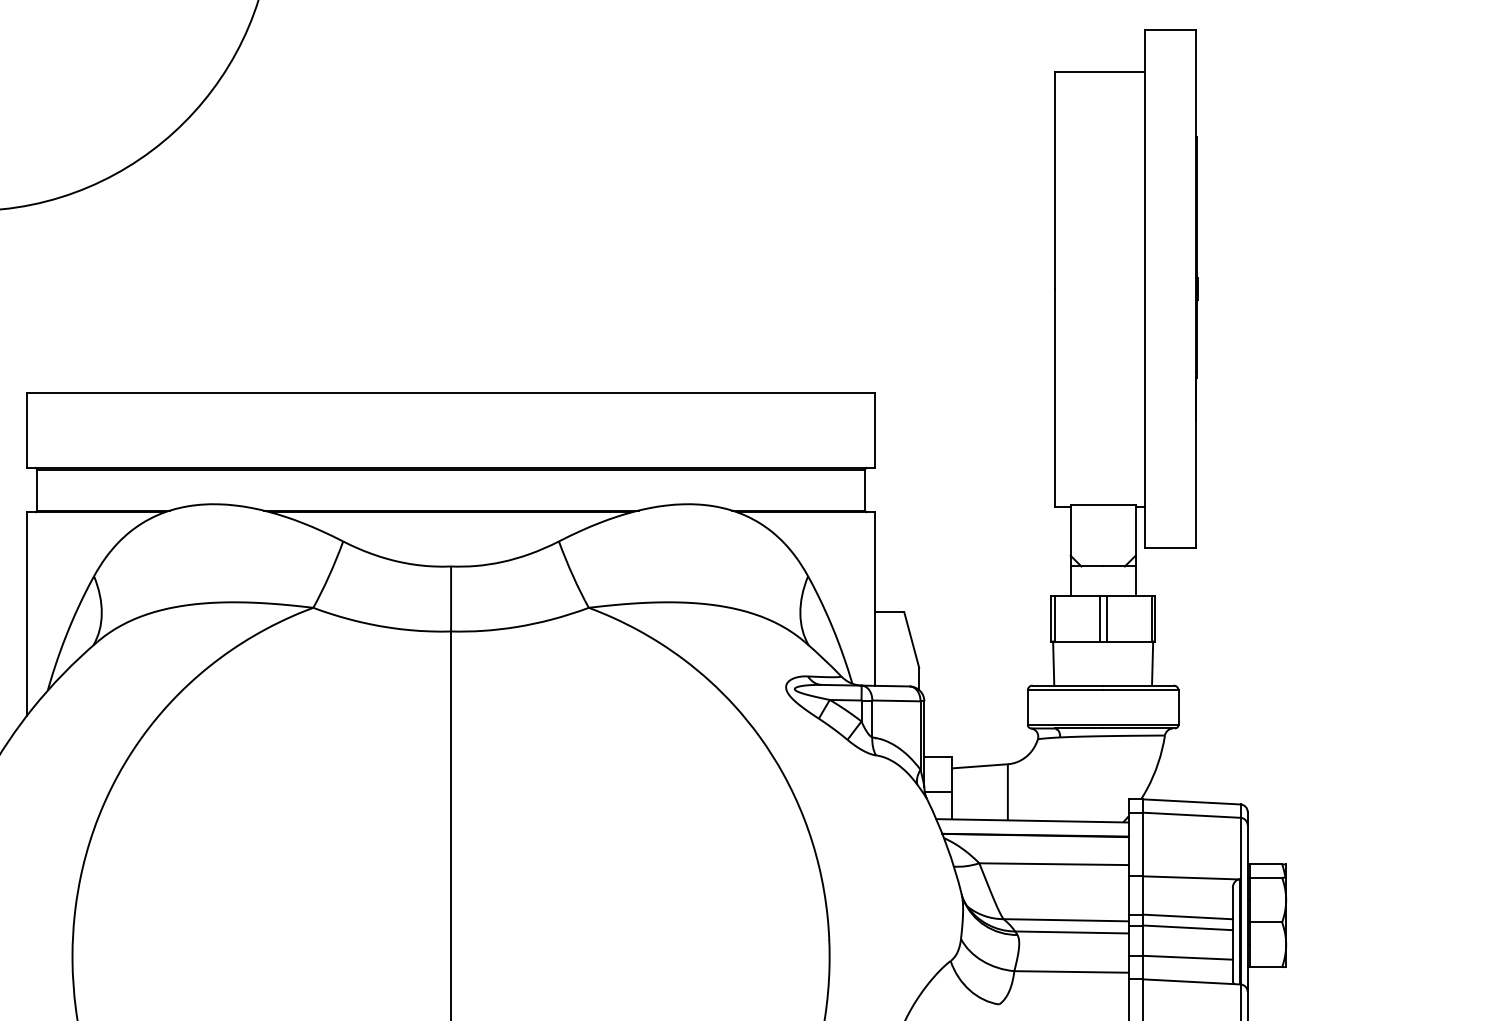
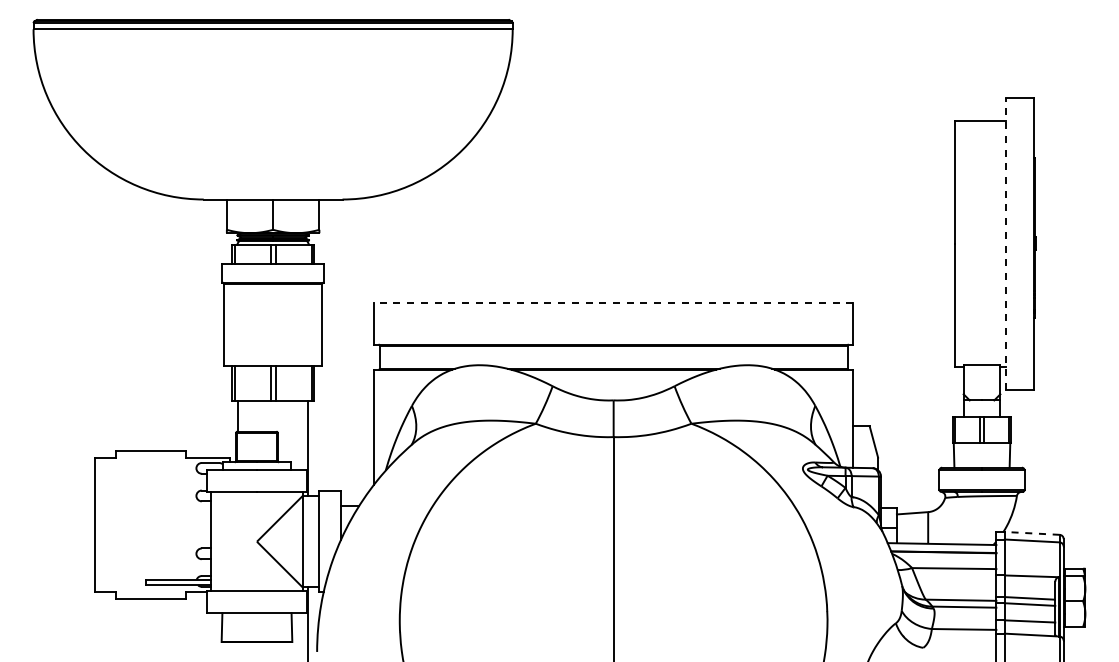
line: (1144, 288) -> (1005, 243), solid -> dashed
line: (450, 393) -> (613, 302), solid -> dashed
line: (1190, 802) -> (1031, 533), solid -> dashed

